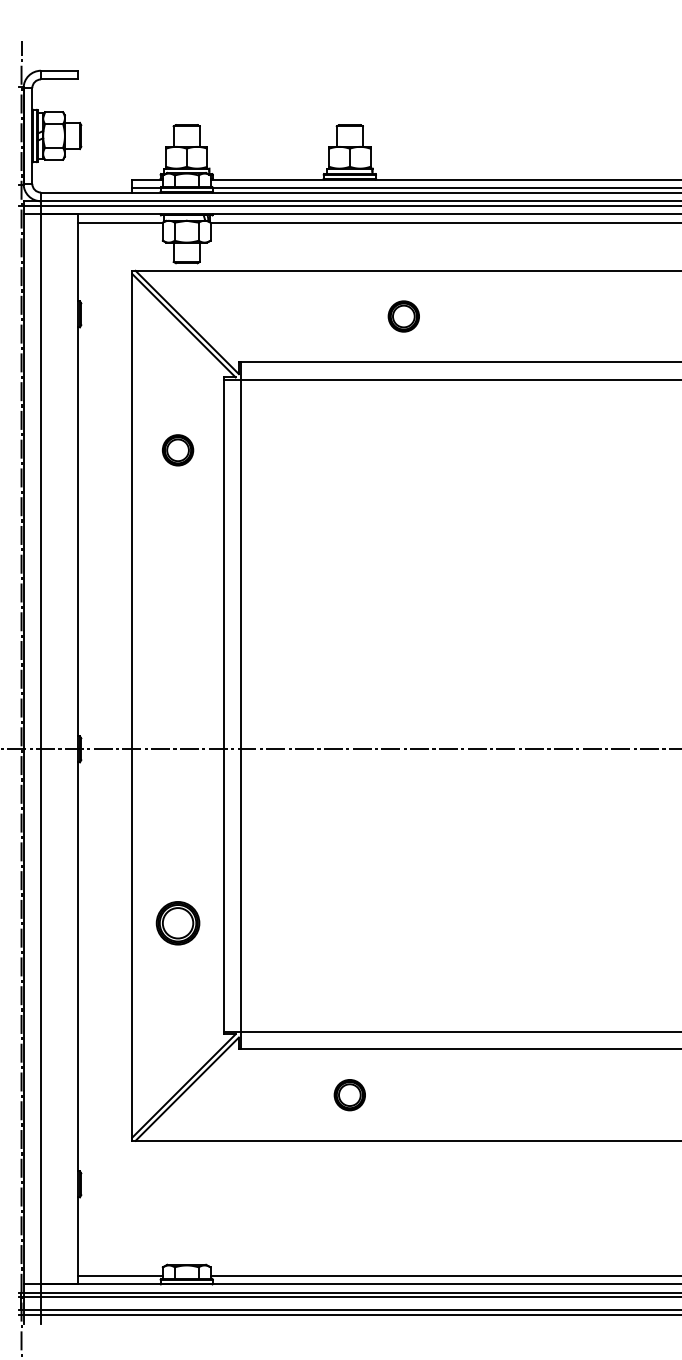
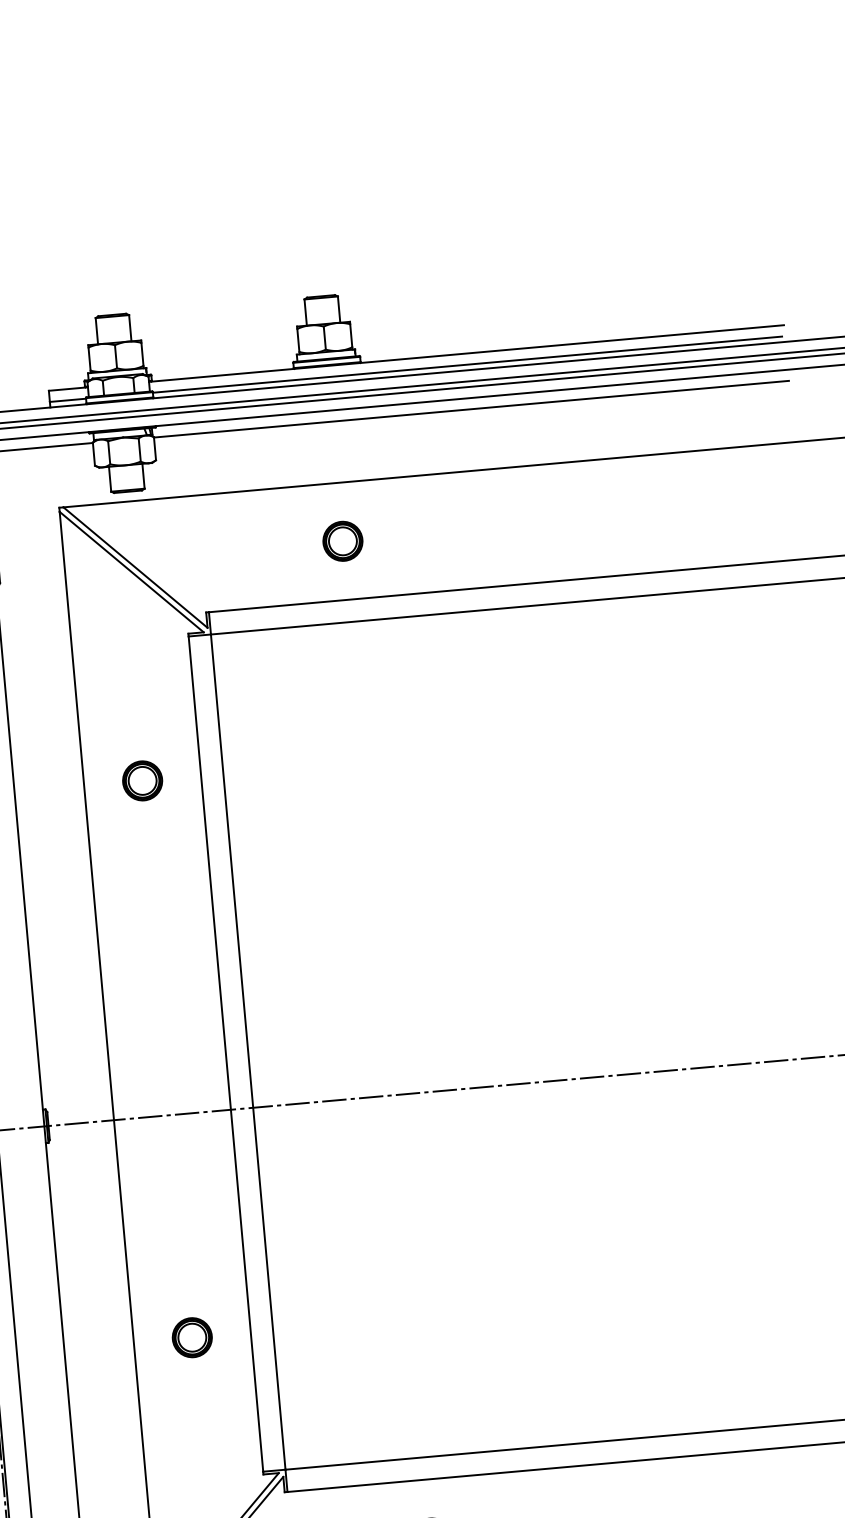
part: (403, 316) -> (342, 541), moved
part: (177, 450) -> (141, 781), moved
part: (177, 923) -> (191, 1337), size x0.71

